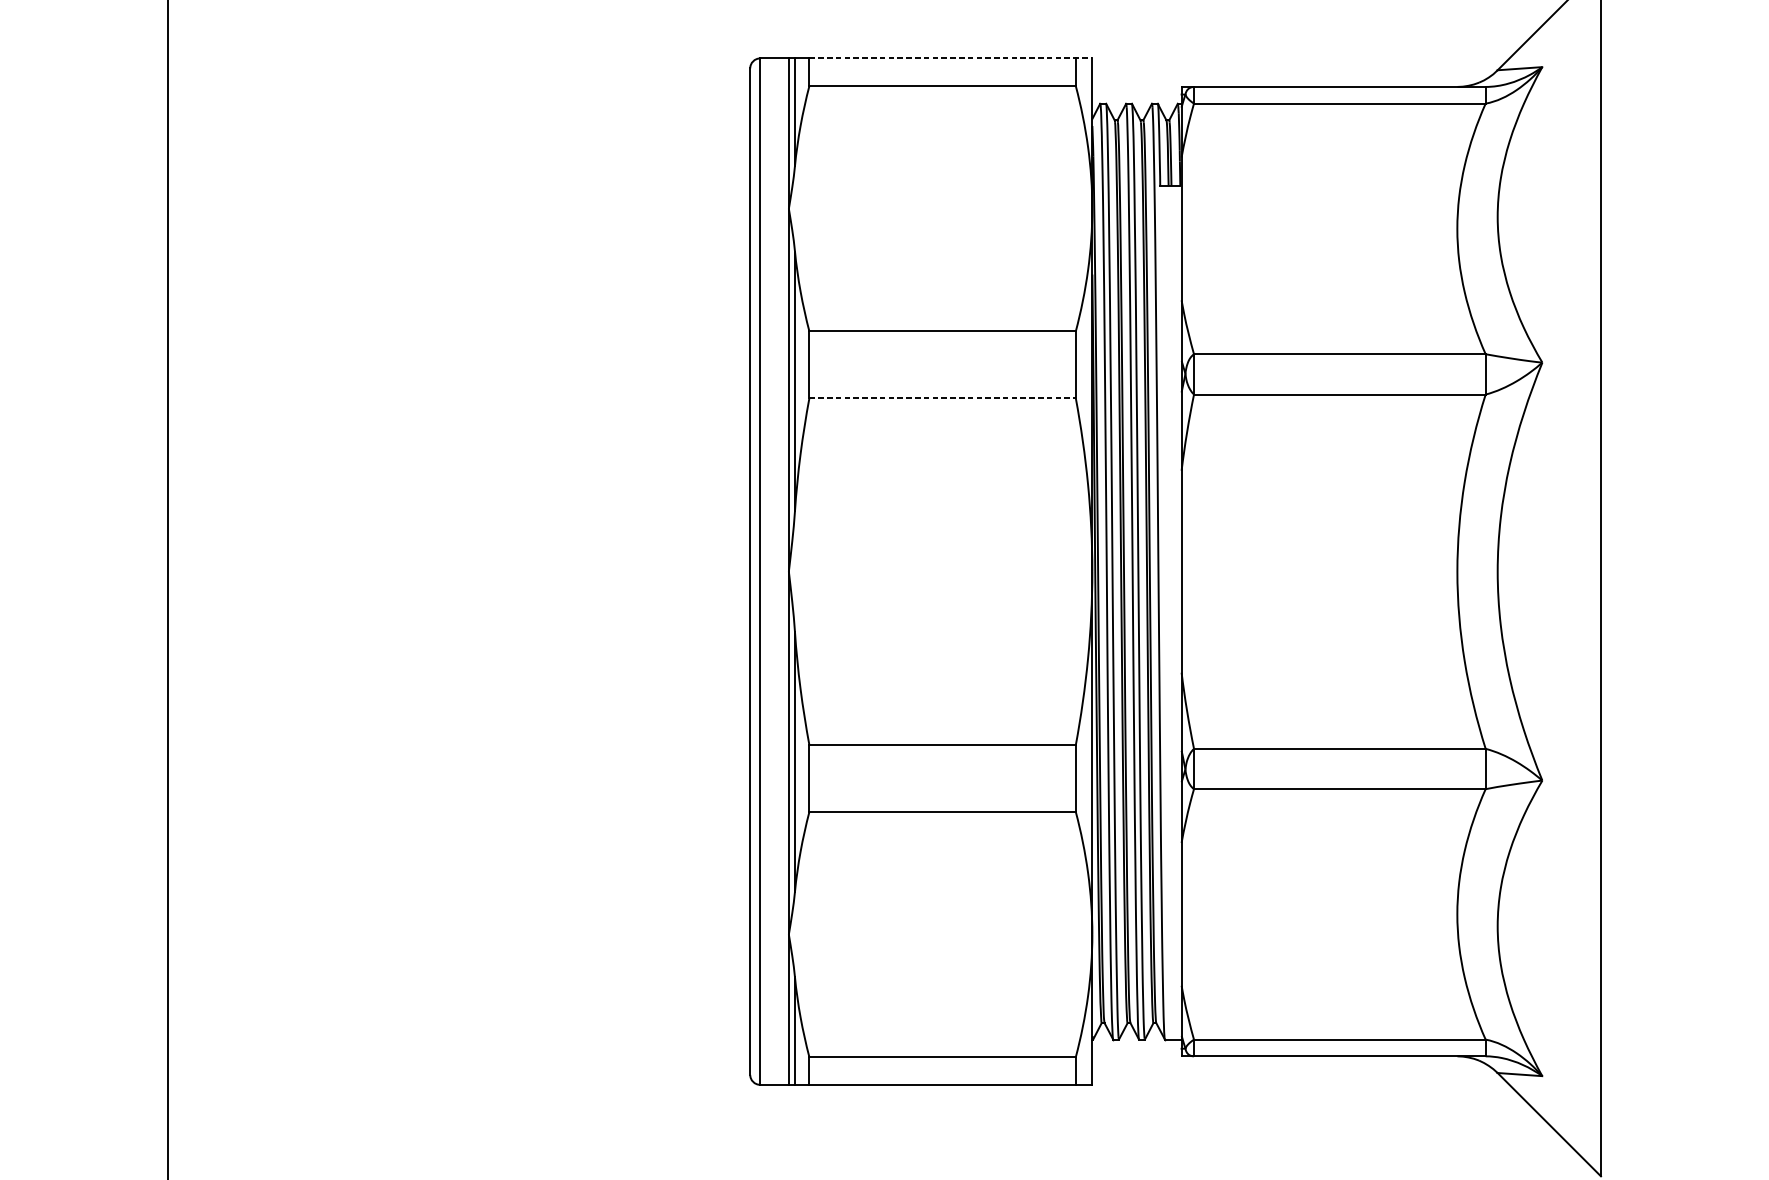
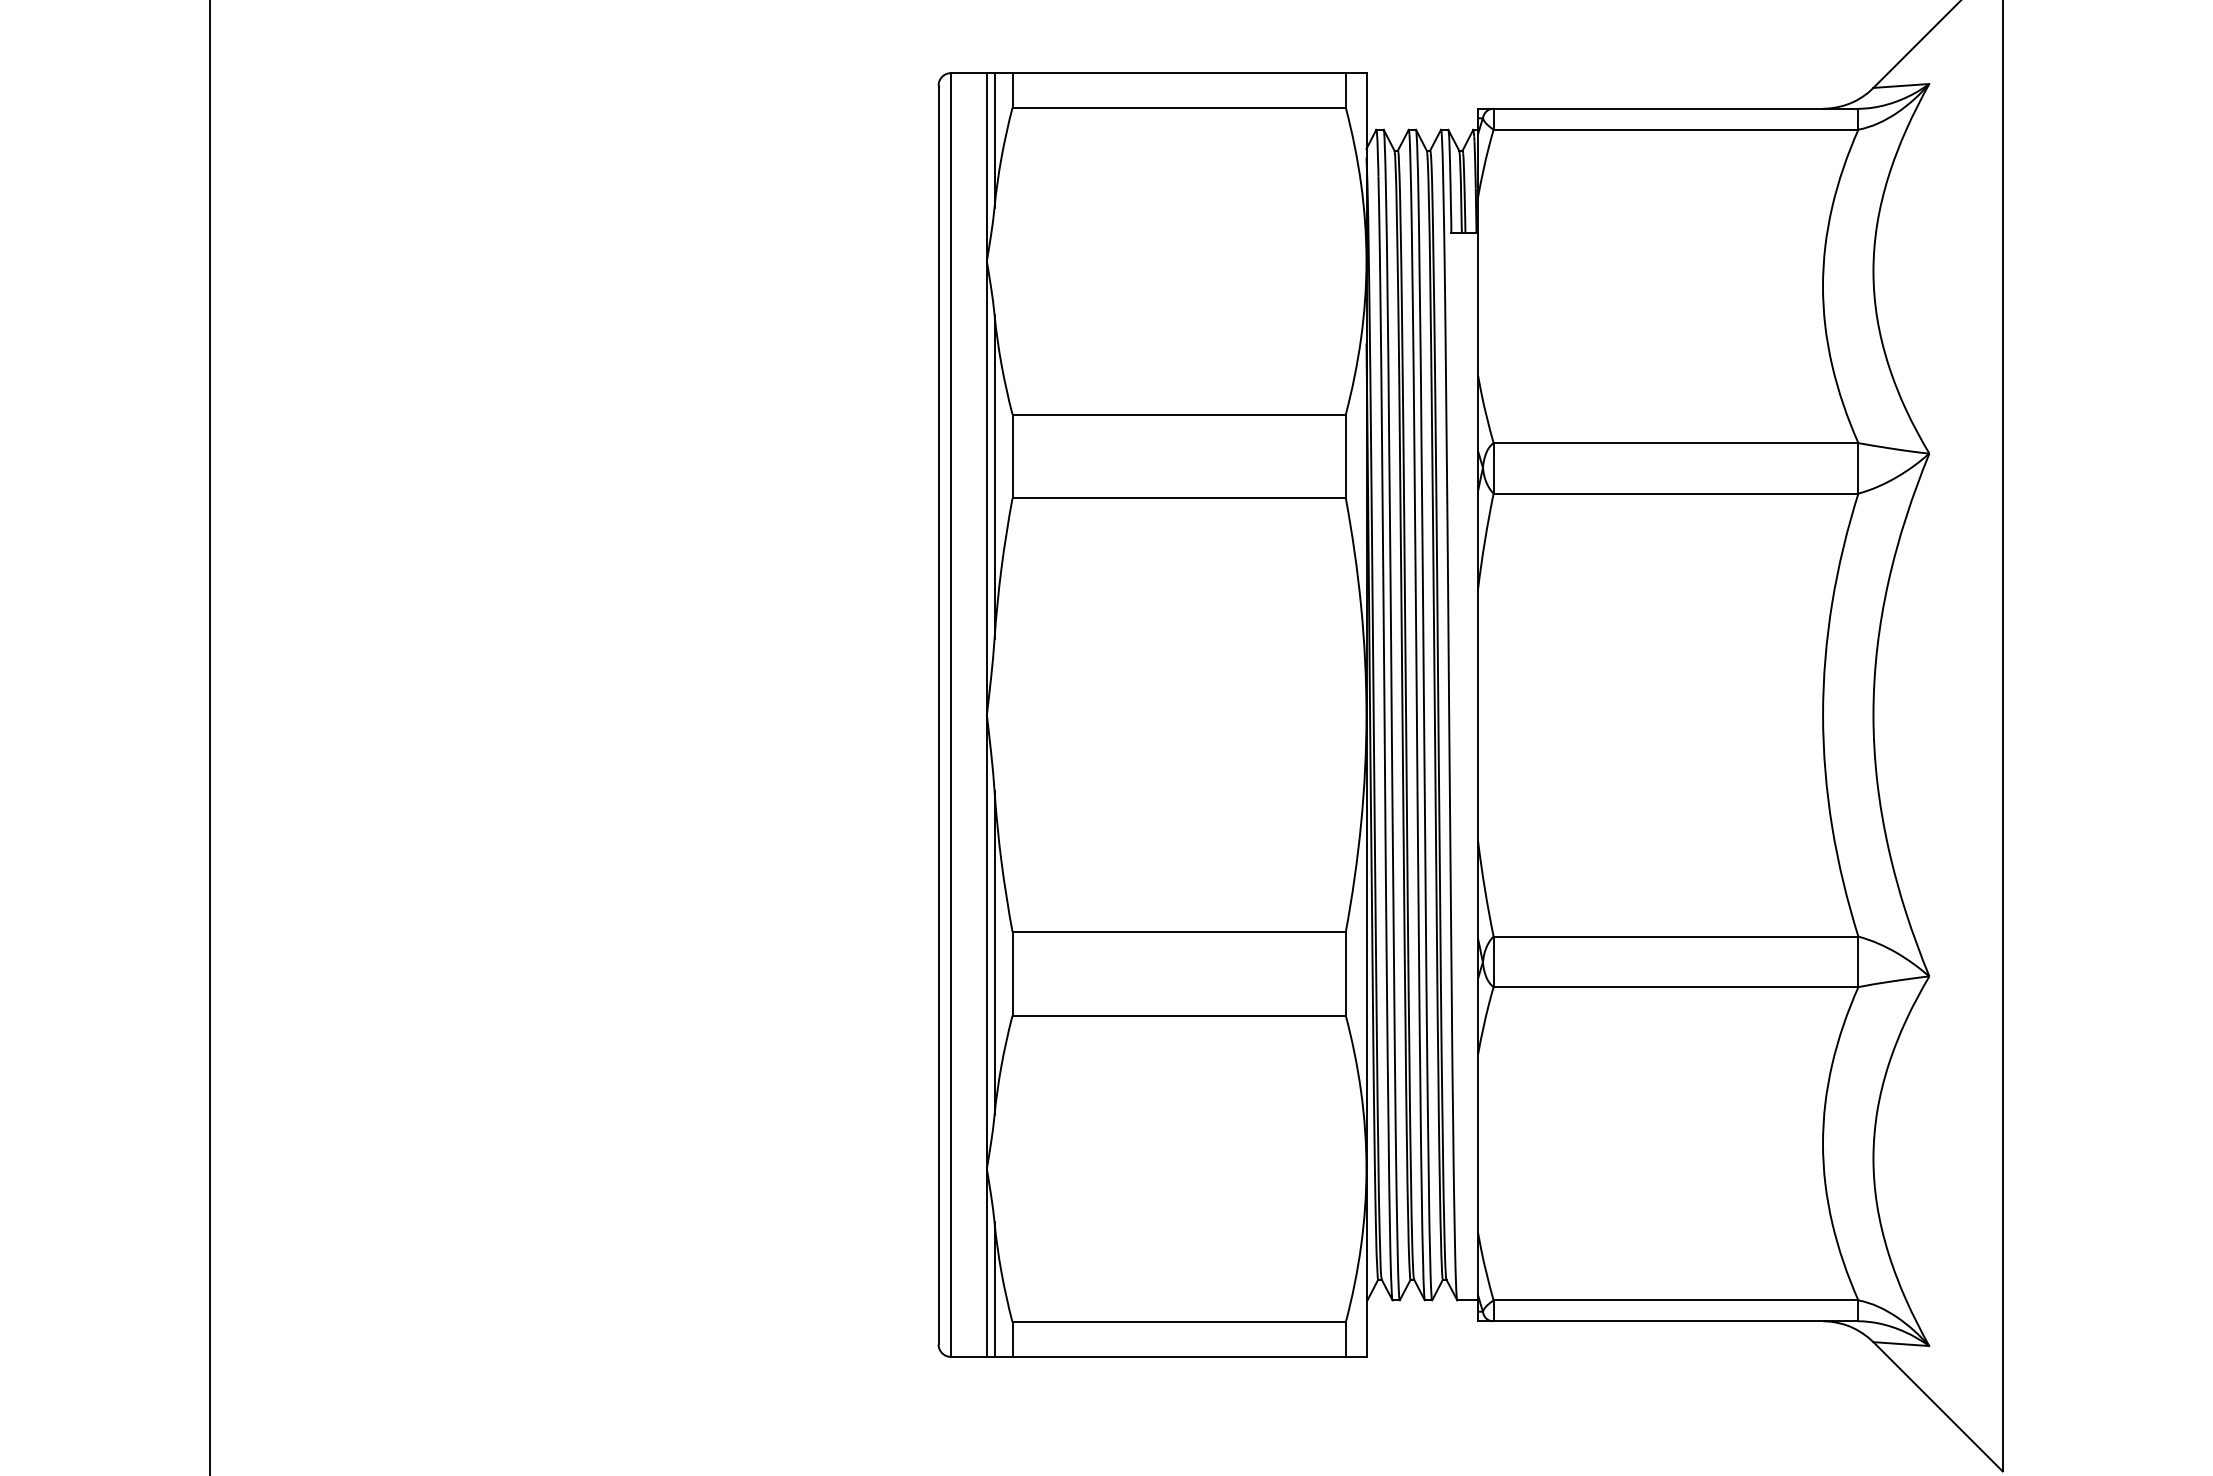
line: (950, 58) -> (1189, 73), dashed -> solid
line: (942, 398) -> (1179, 498), dashed -> solid

